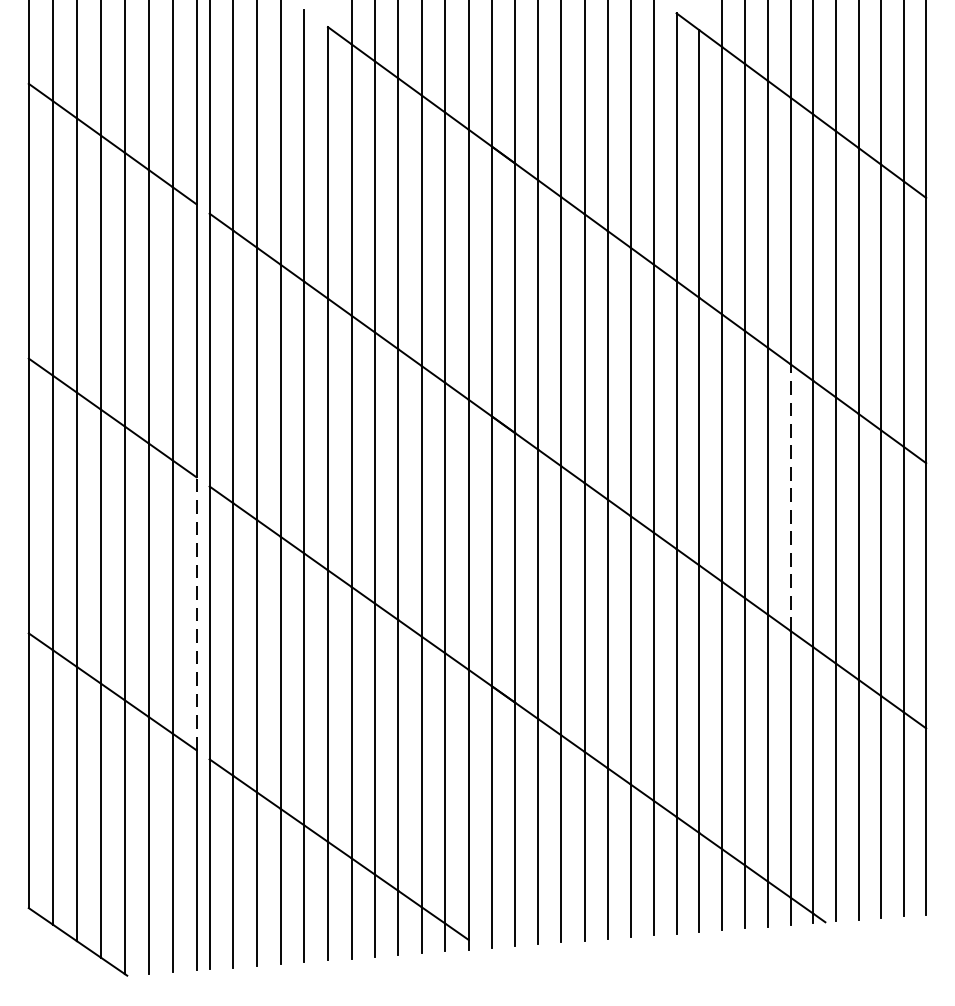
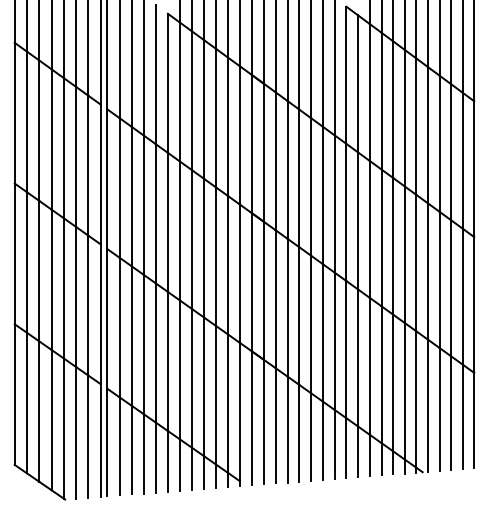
line: (789, 497) -> (404, 254), dashed -> solid
line: (196, 614) -> (100, 314), dashed -> solid

